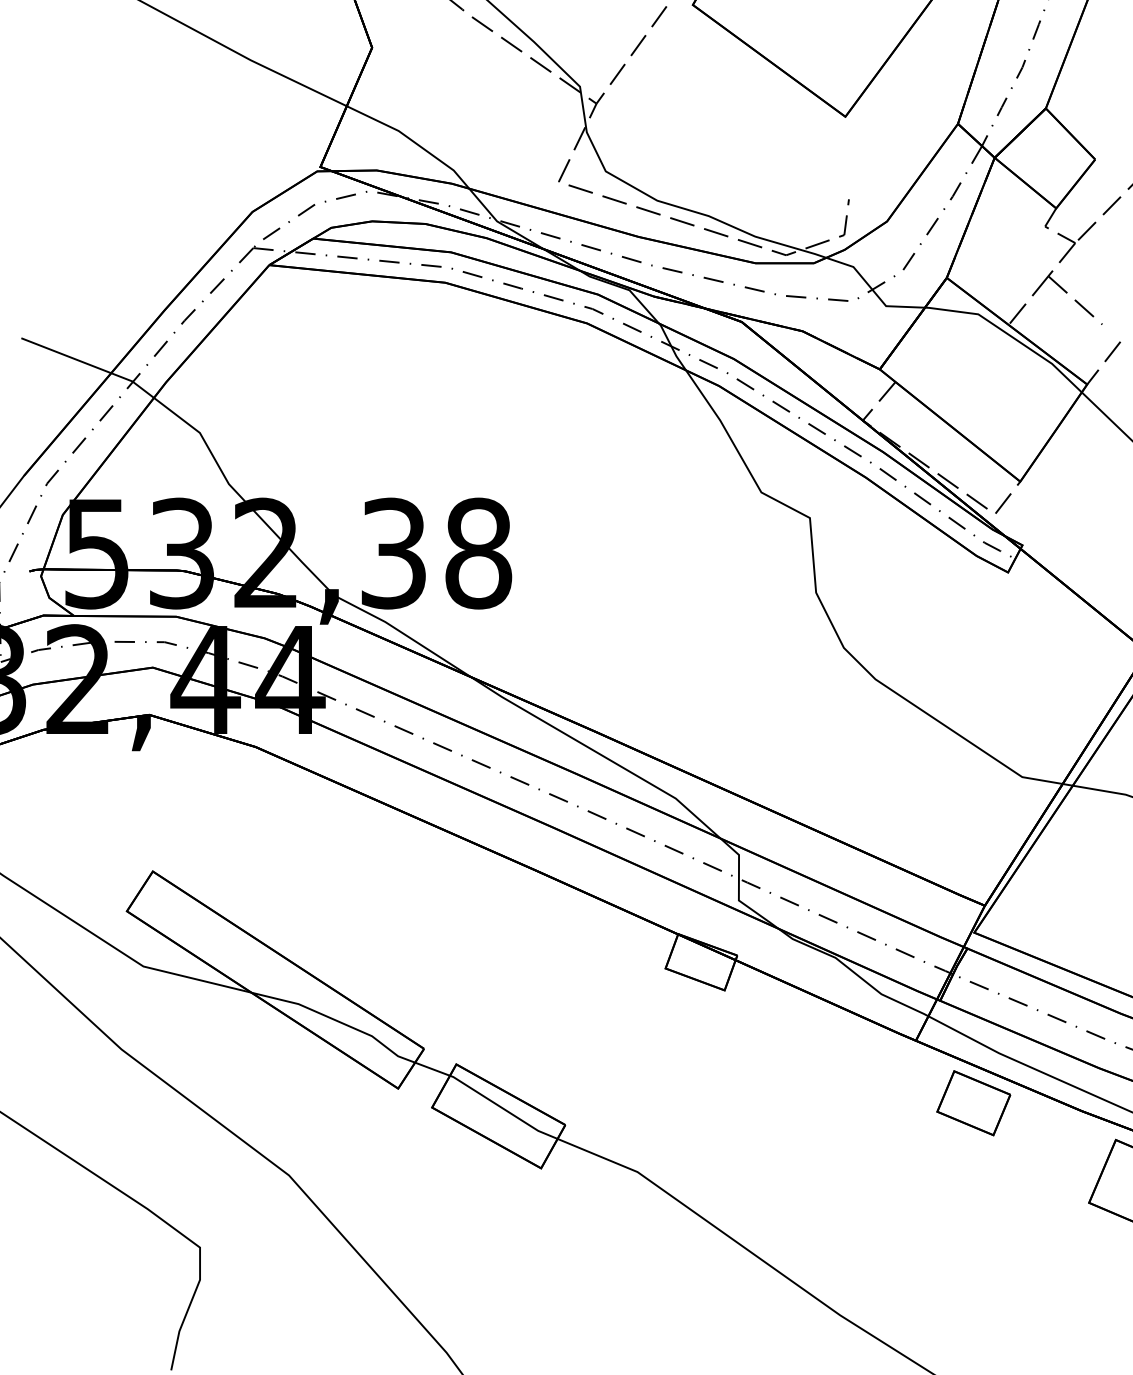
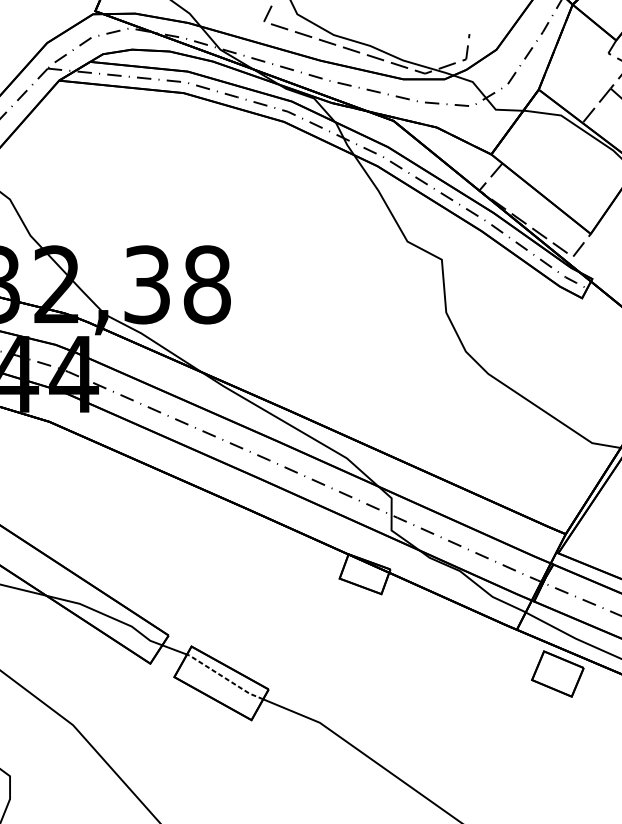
line: (502, 1108) -> (224, 677), solid -> dashed

